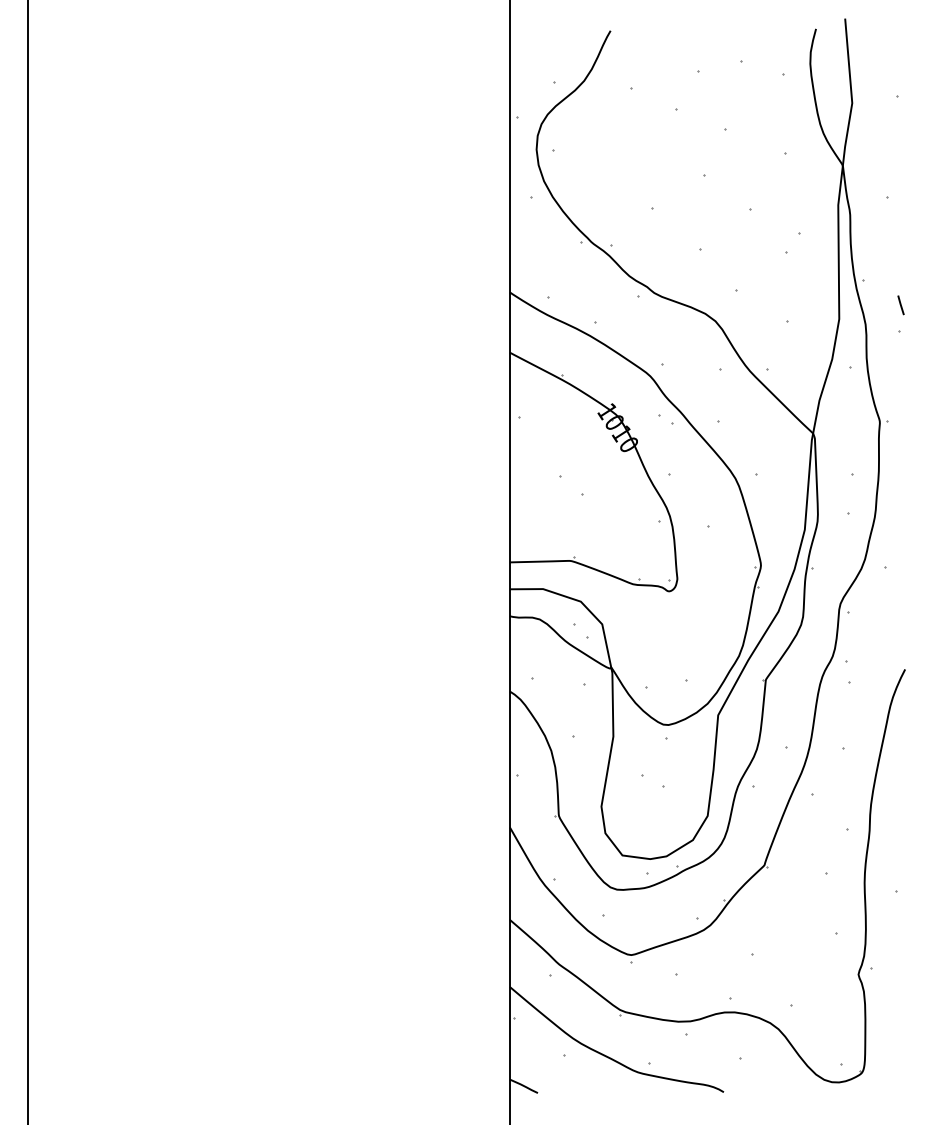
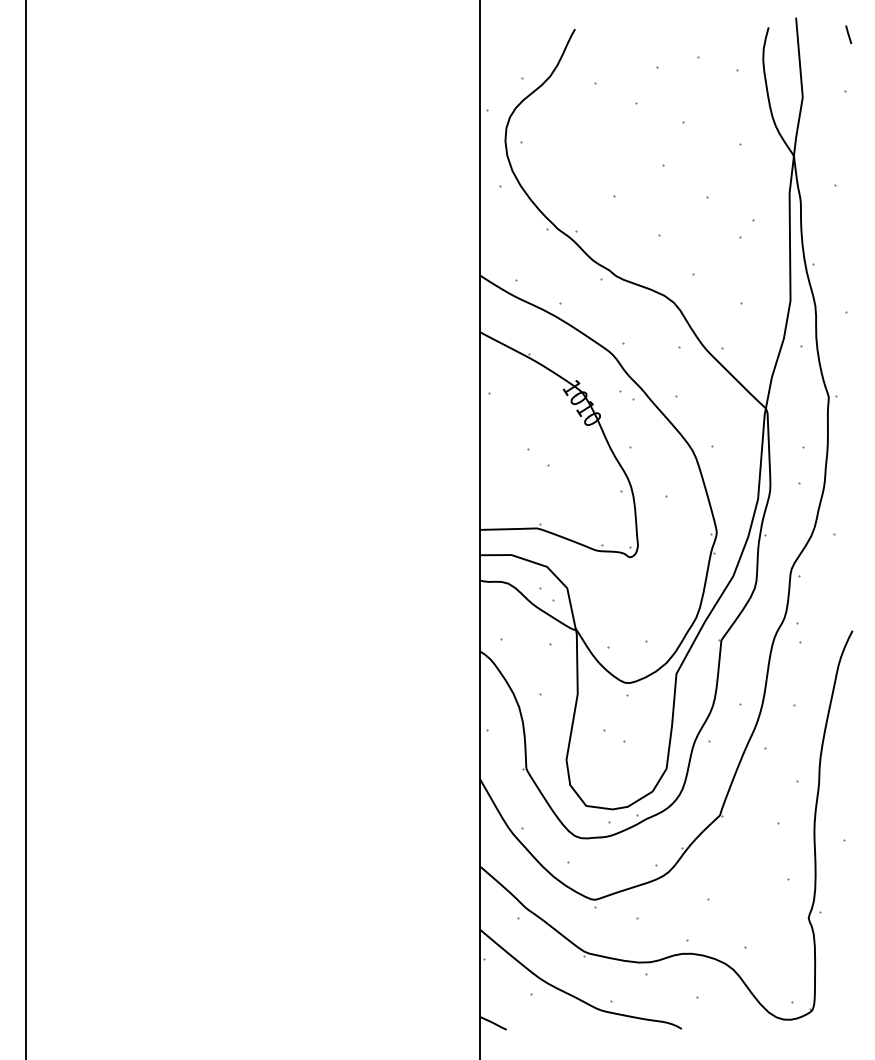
line: (900, 305) -> (848, 34), moved

